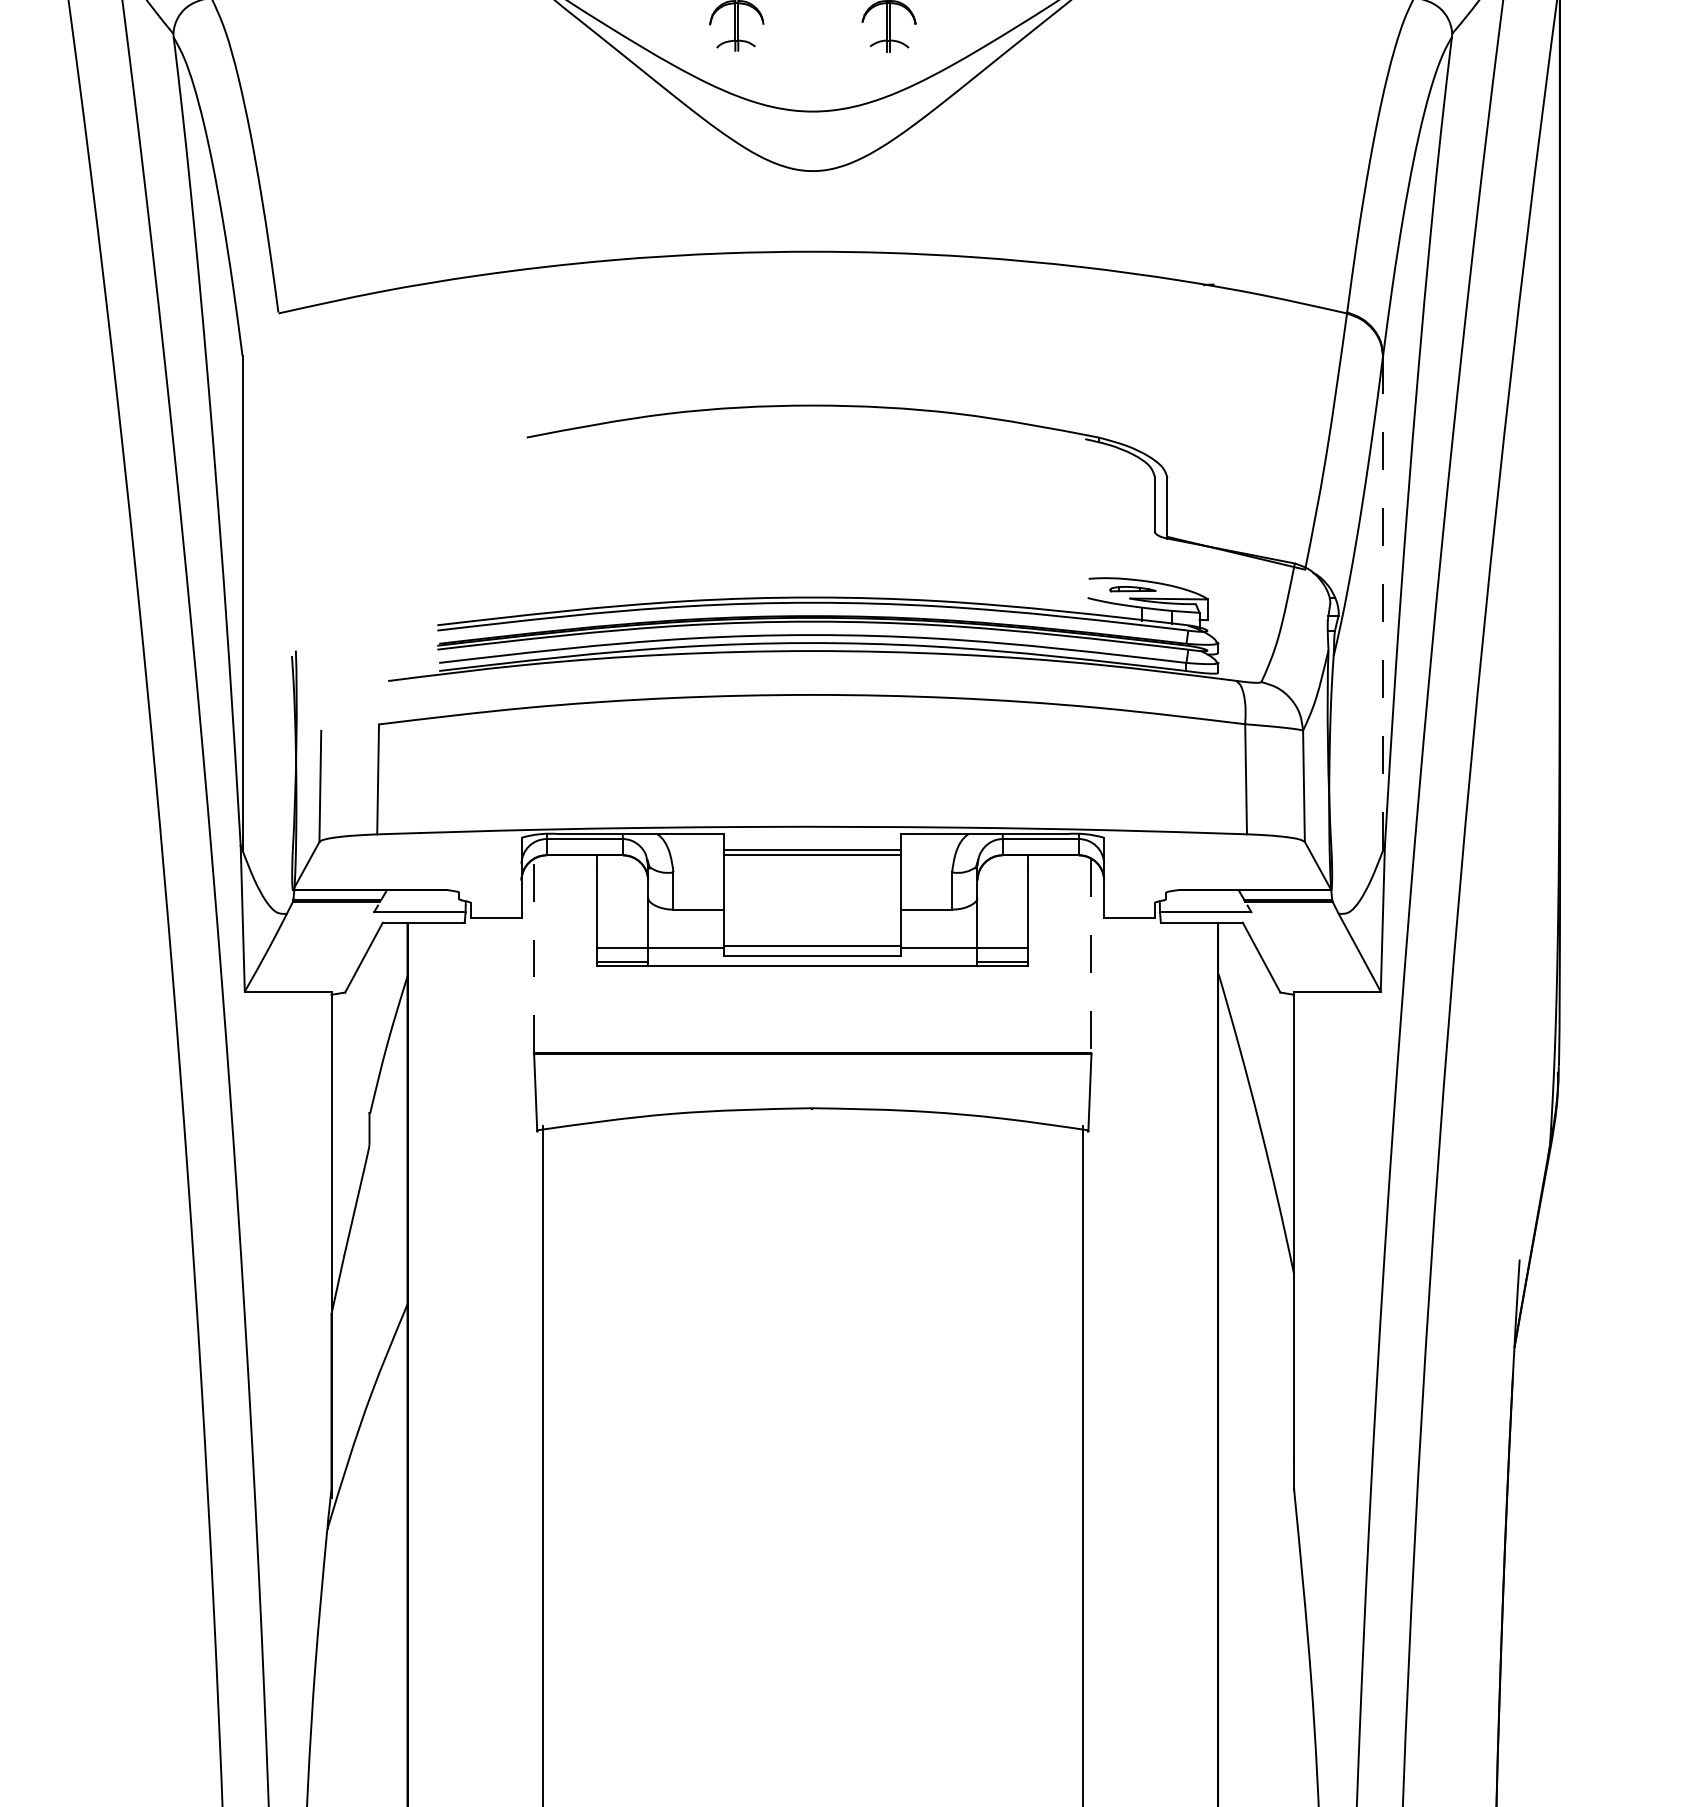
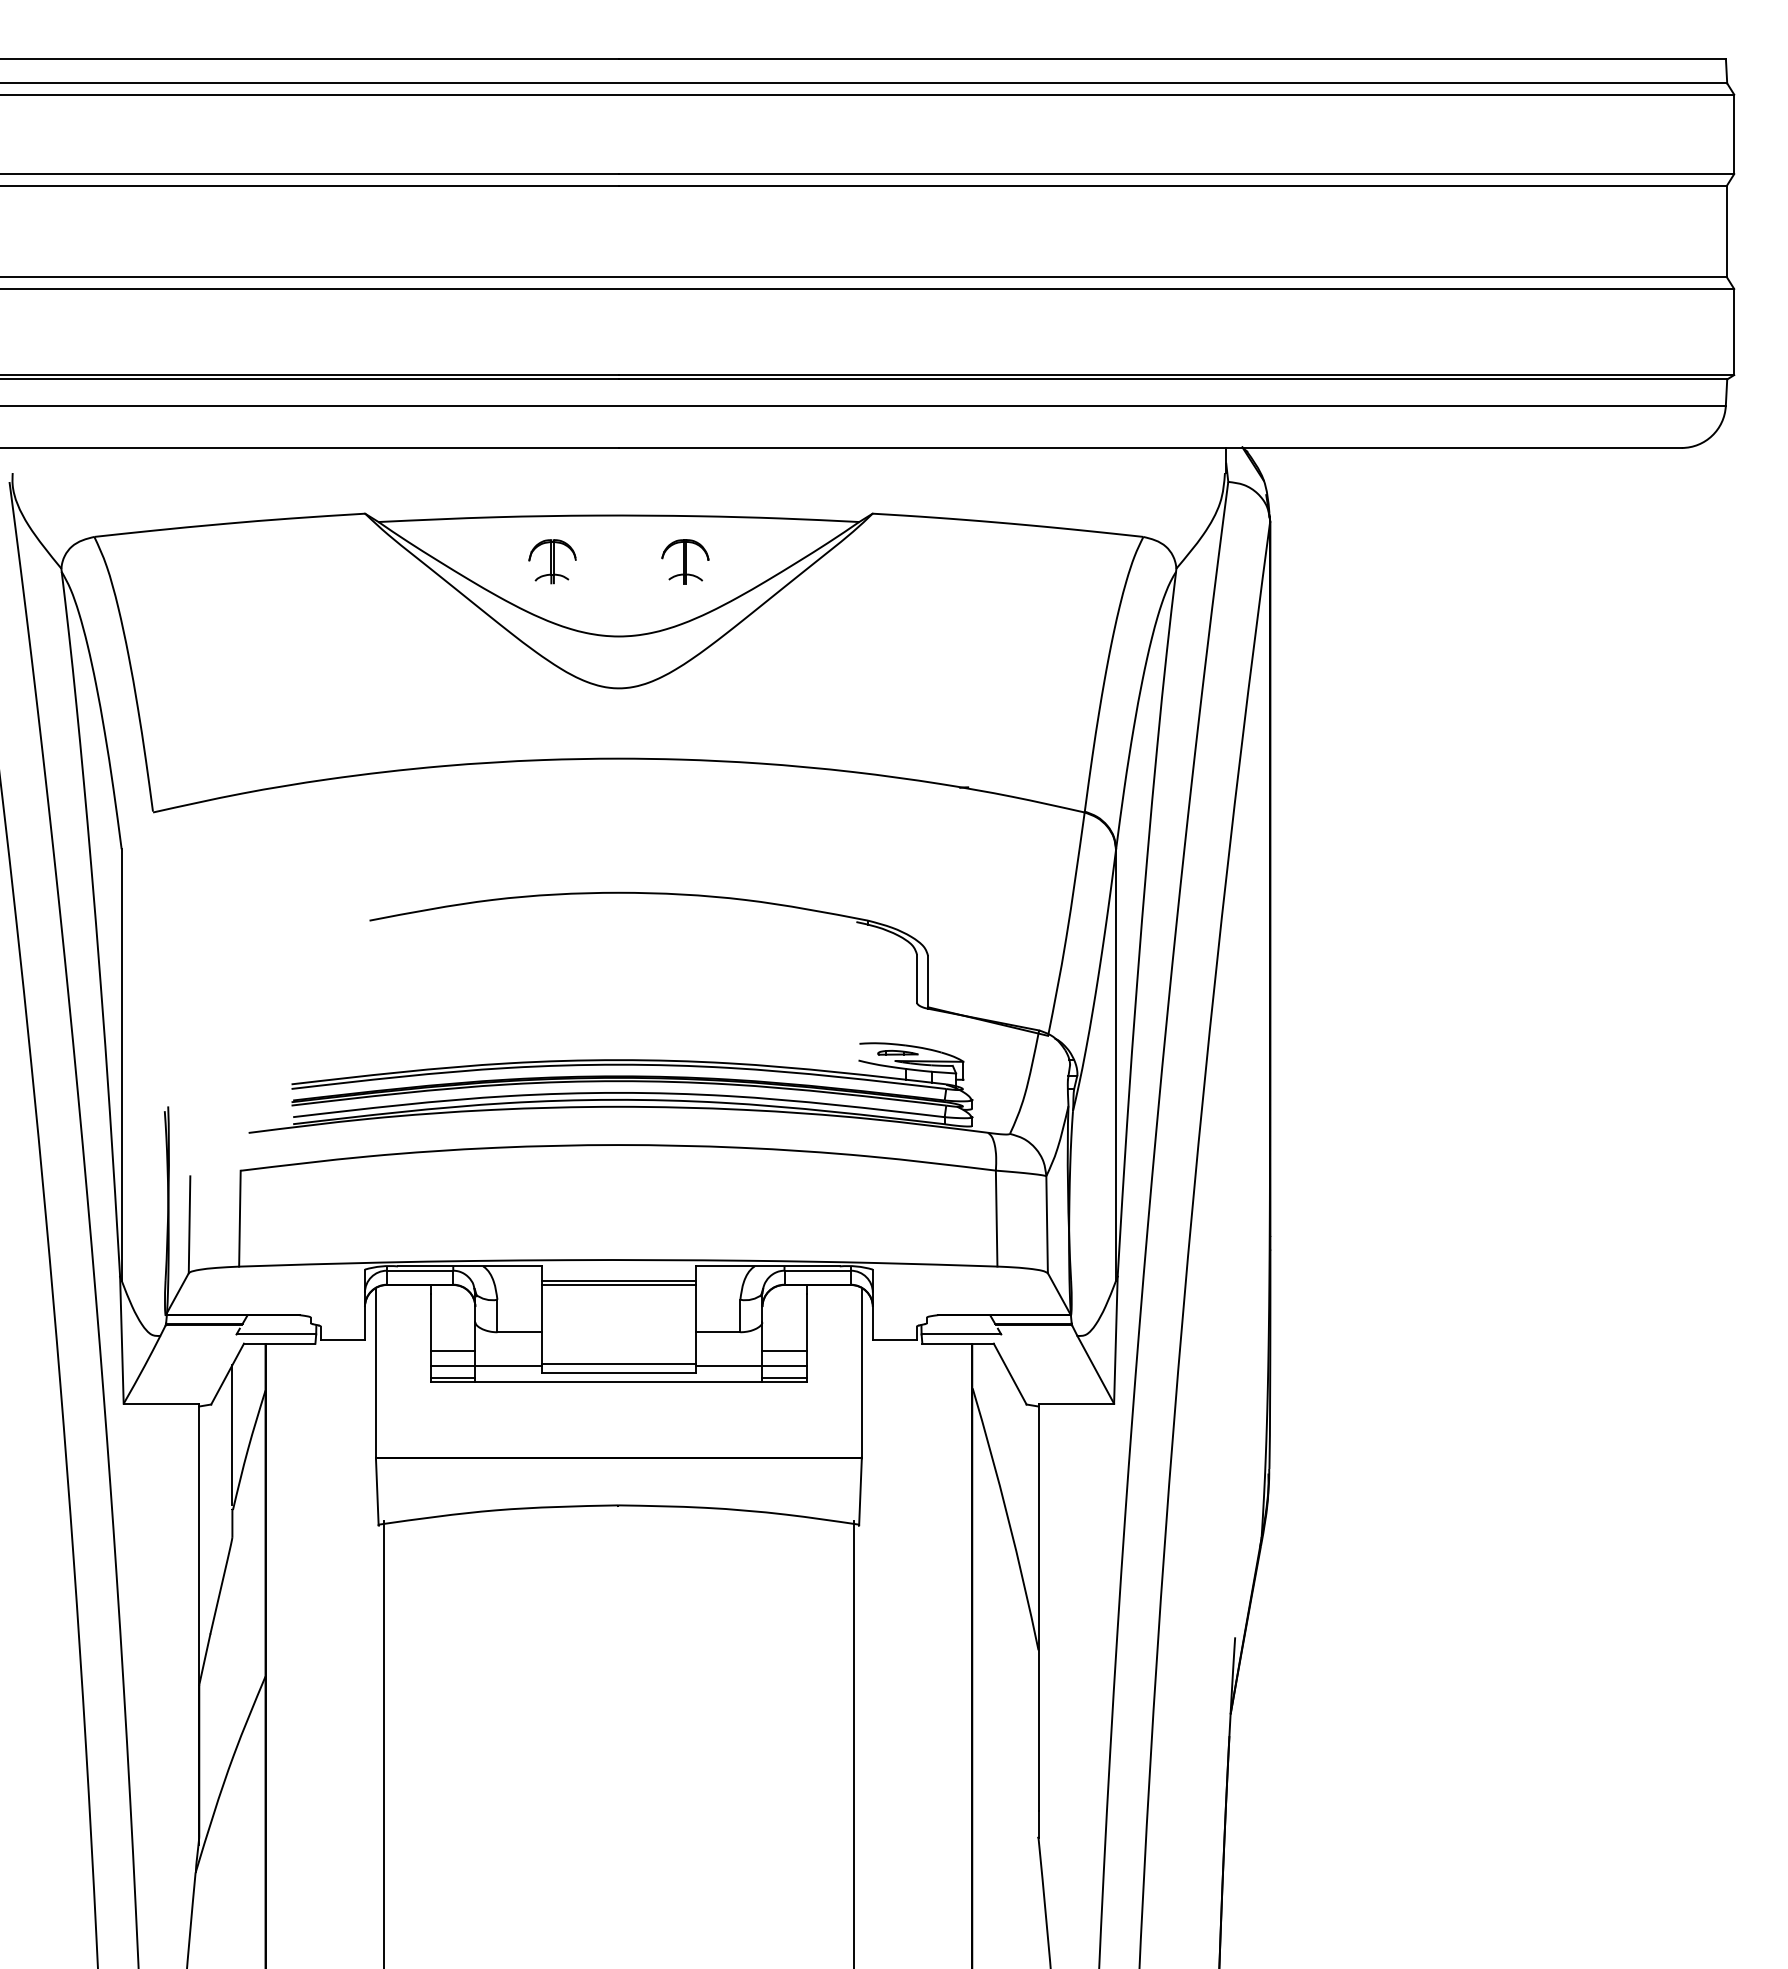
line: (1383, 602) -> (1116, 1064), dashed -> solid
line: (623, 930) -> (453, 1350), added
line: (1002, 930) -> (784, 1350), added
line: (533, 956) -> (375, 1373), dashed -> solid
line: (1091, 956) -> (861, 1373), dashed -> solid
line: (369, 1028) -> (232, 1435), added

